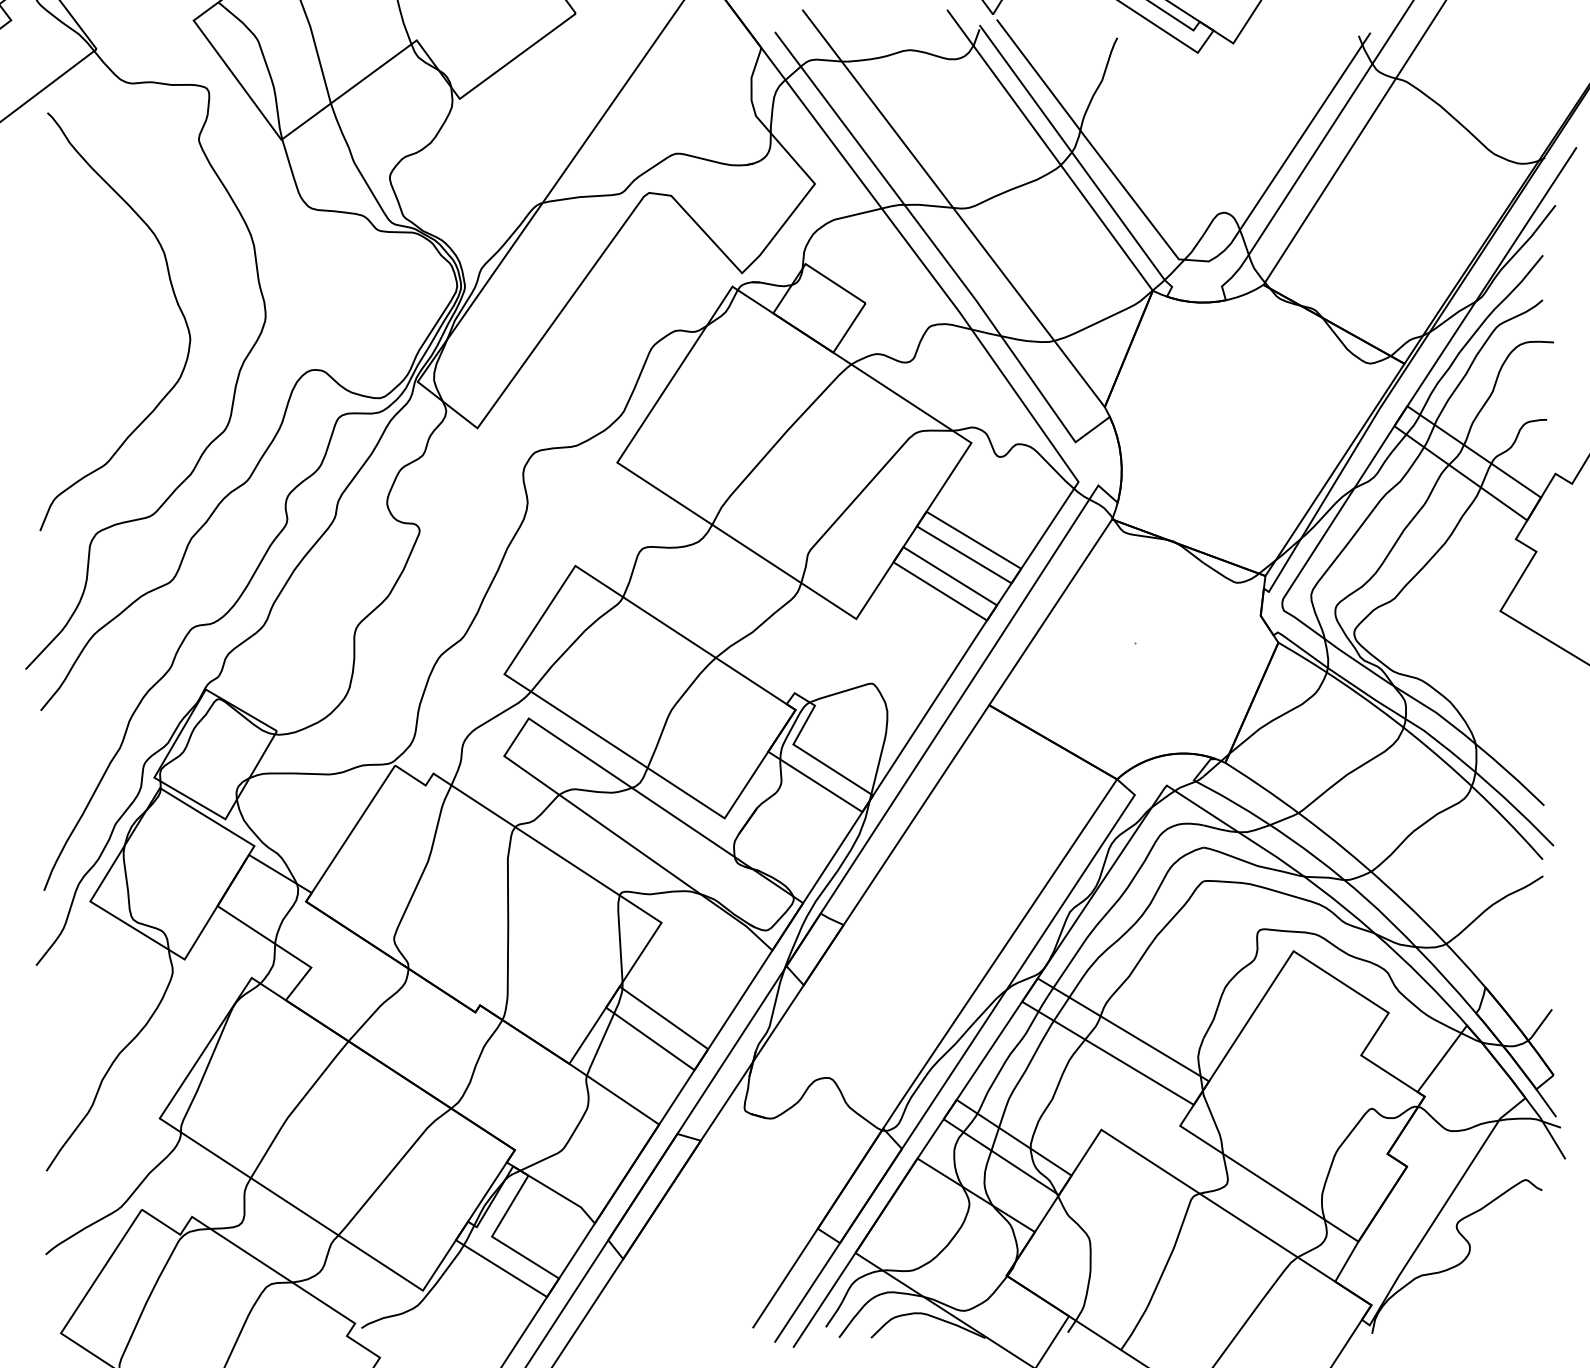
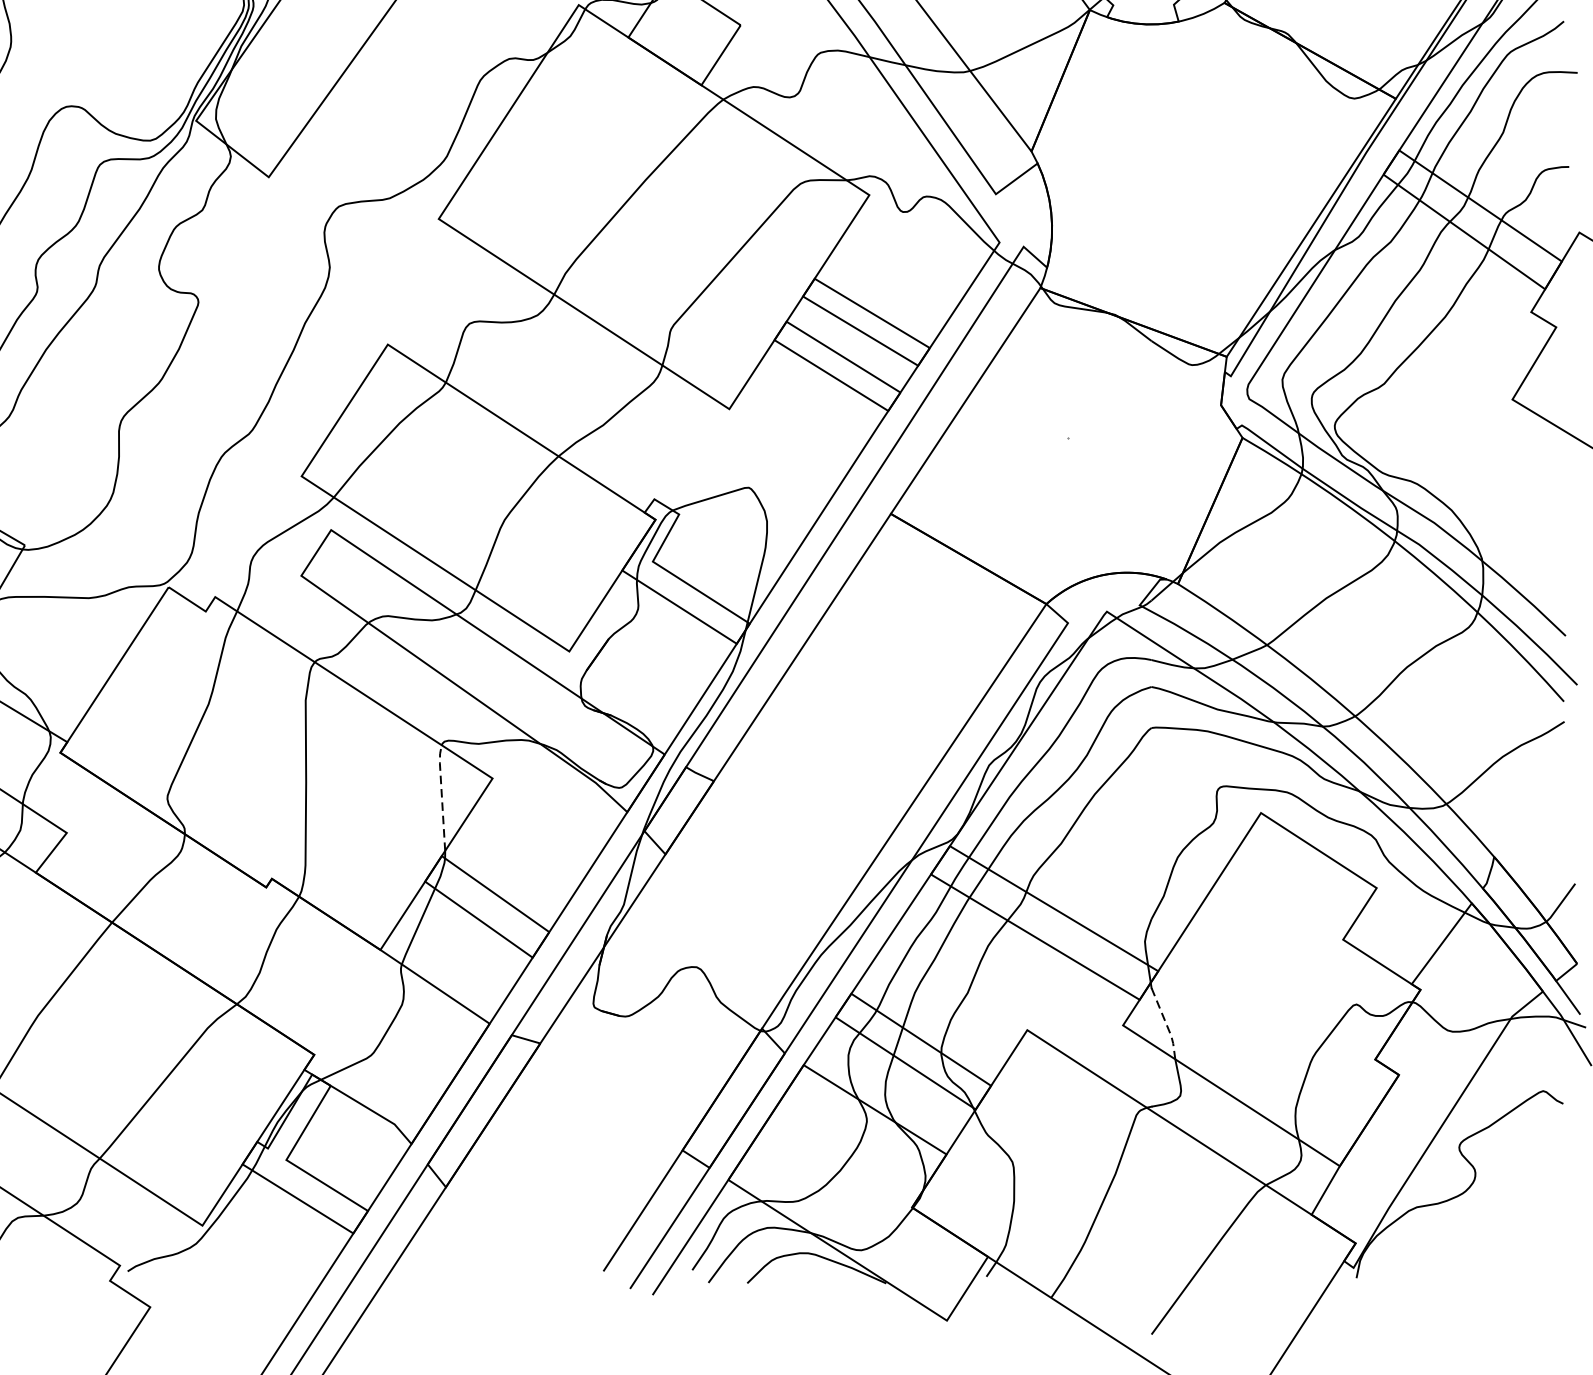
line: (619, 936) -> (441, 795), solid -> dashed
line: (1216, 1125) -> (1167, 1024), solid -> dashed

